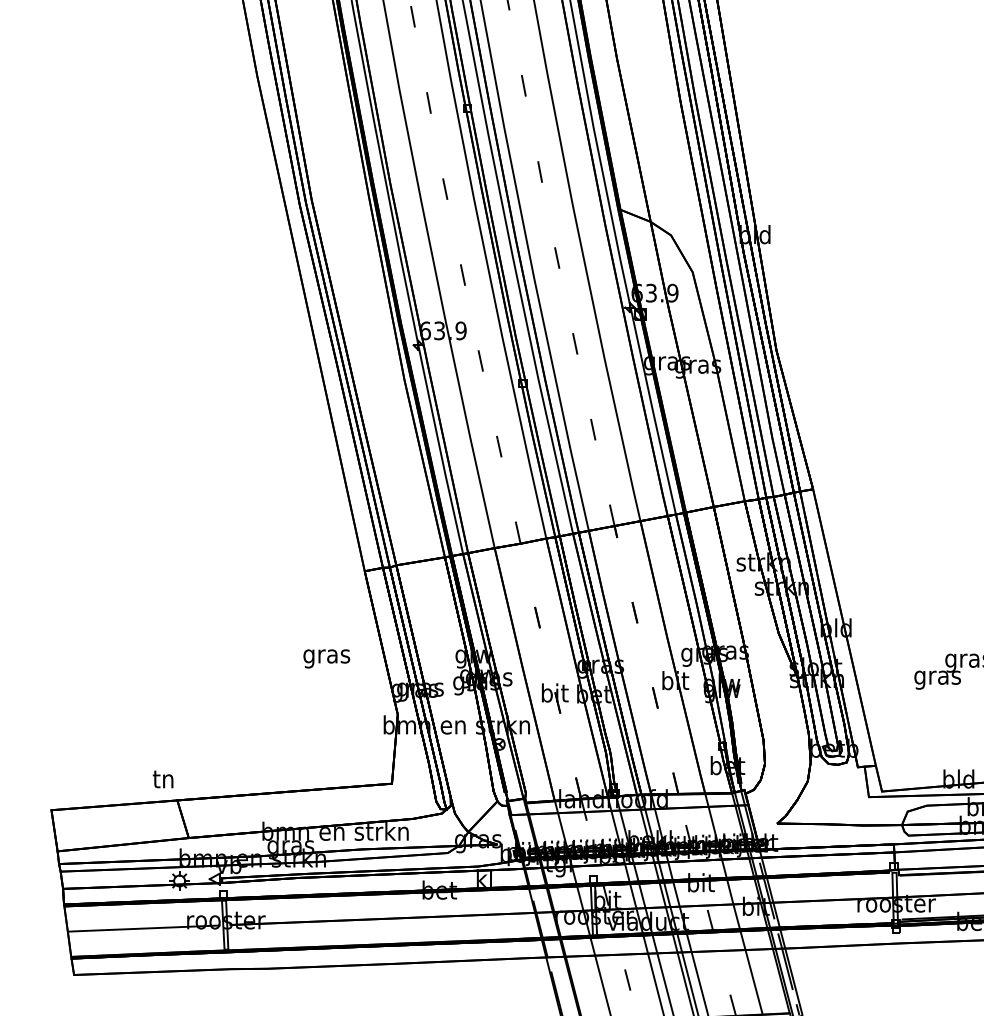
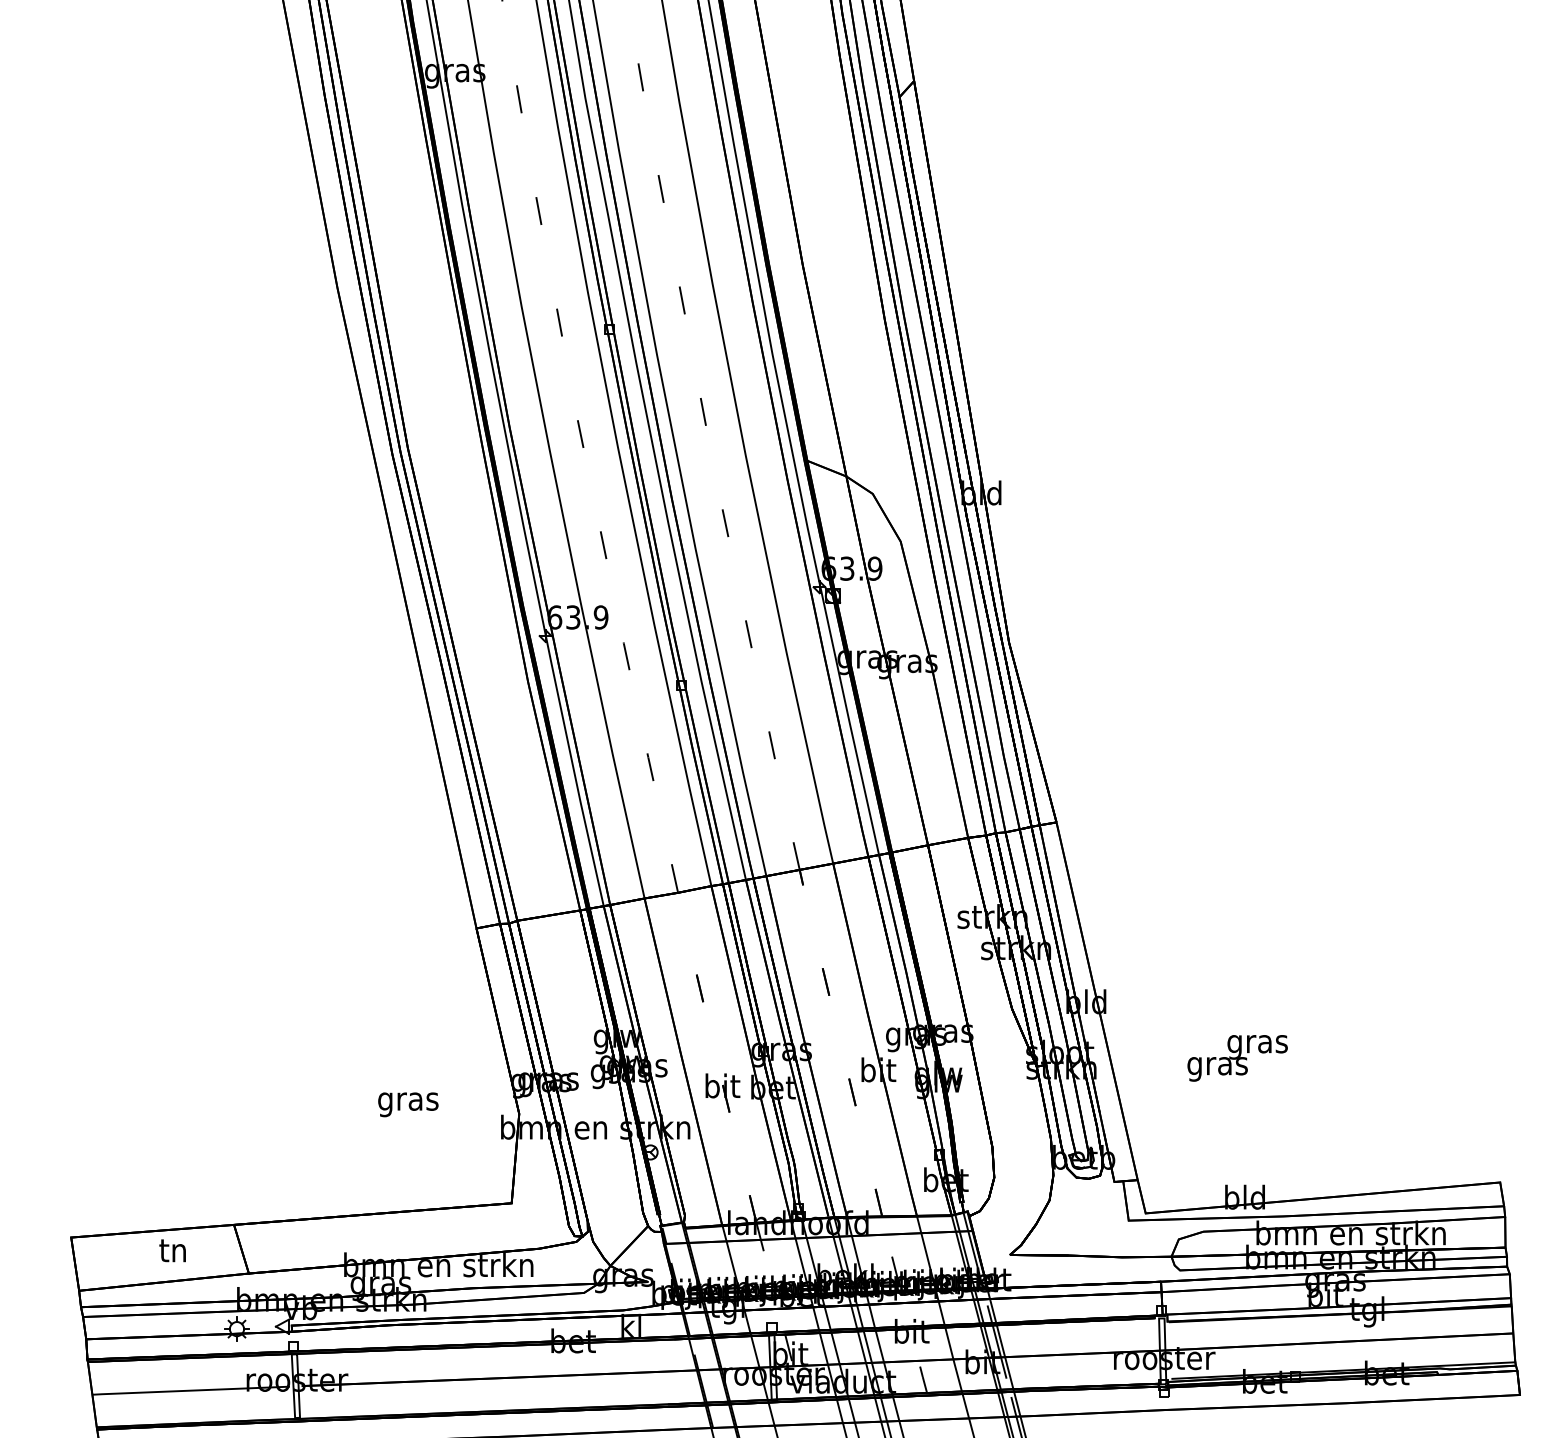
text: (326, 658) -> (408, 1104), moved
text: (163, 779) -> (172, 1250), moved

